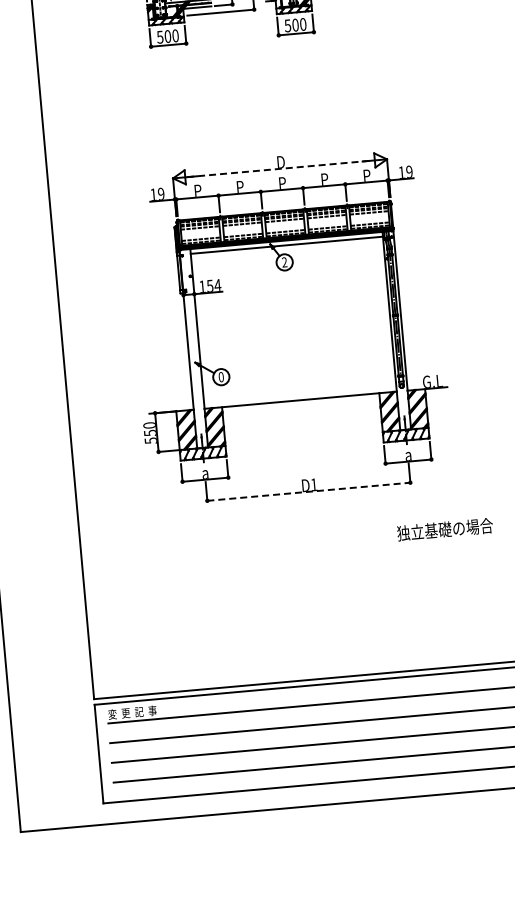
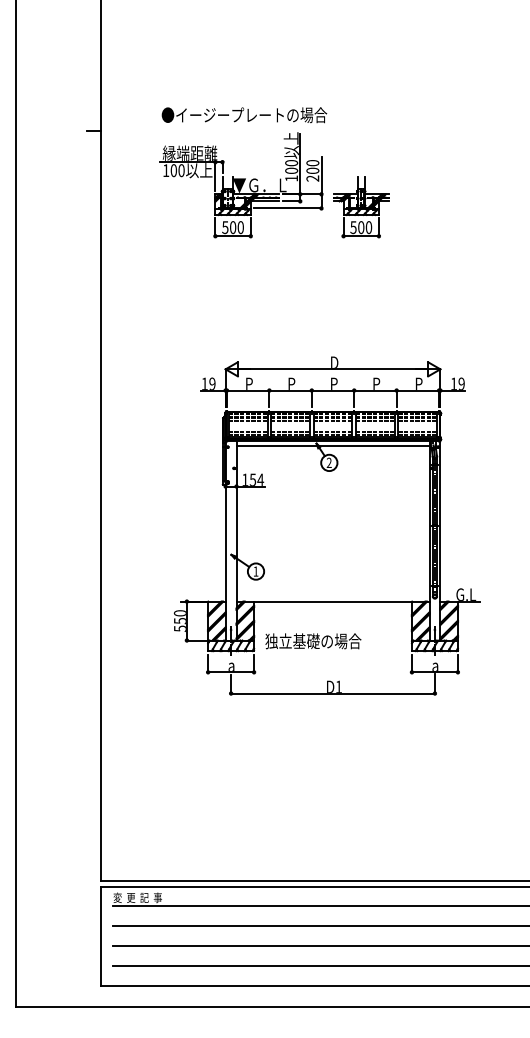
line: (280, 168) -> (333, 369), dashed -> solid
text: (220, 377) -> (255, 571), 0 -> 1
line: (309, 491) -> (333, 693), dashed -> solid
text: (445, 529) -> (313, 641), moved

